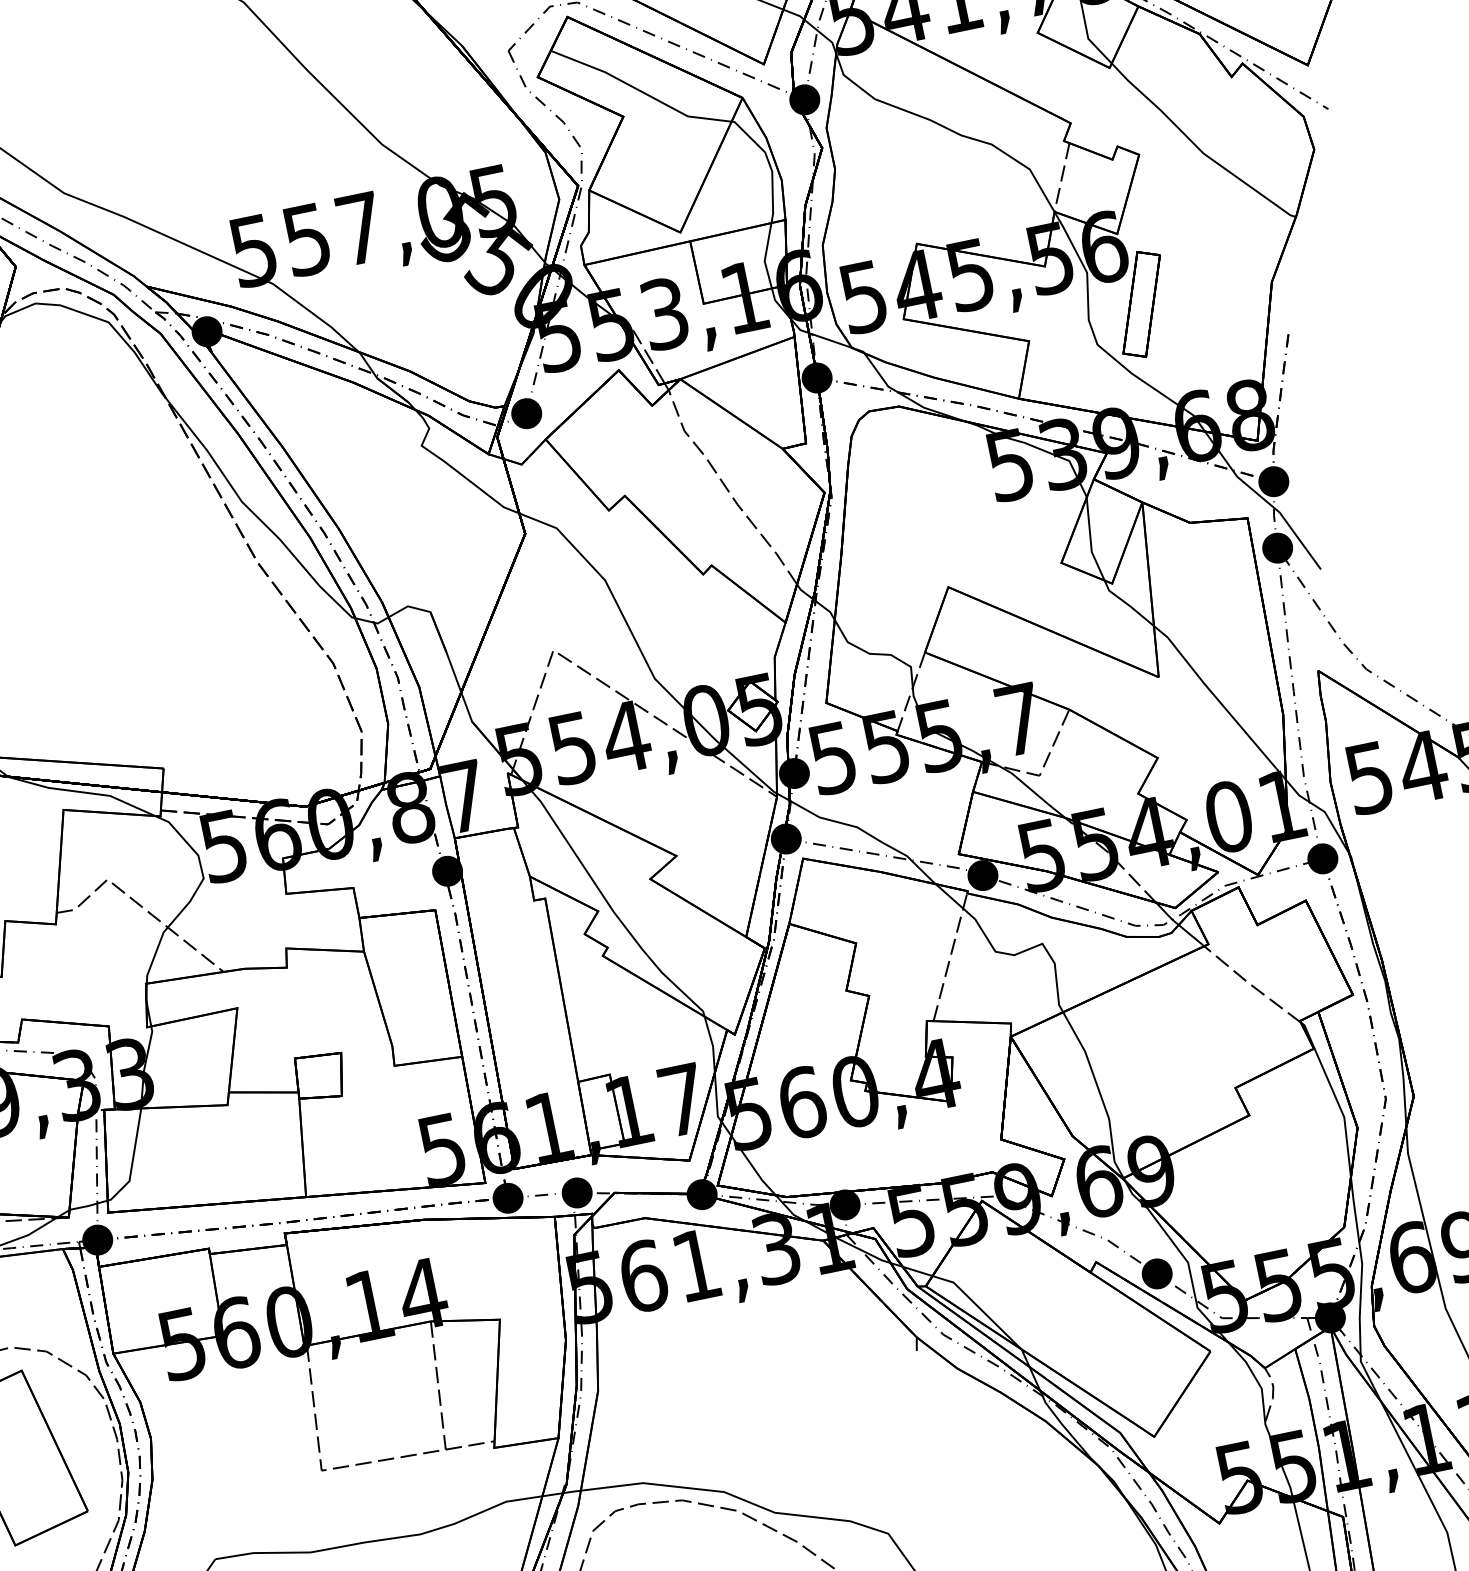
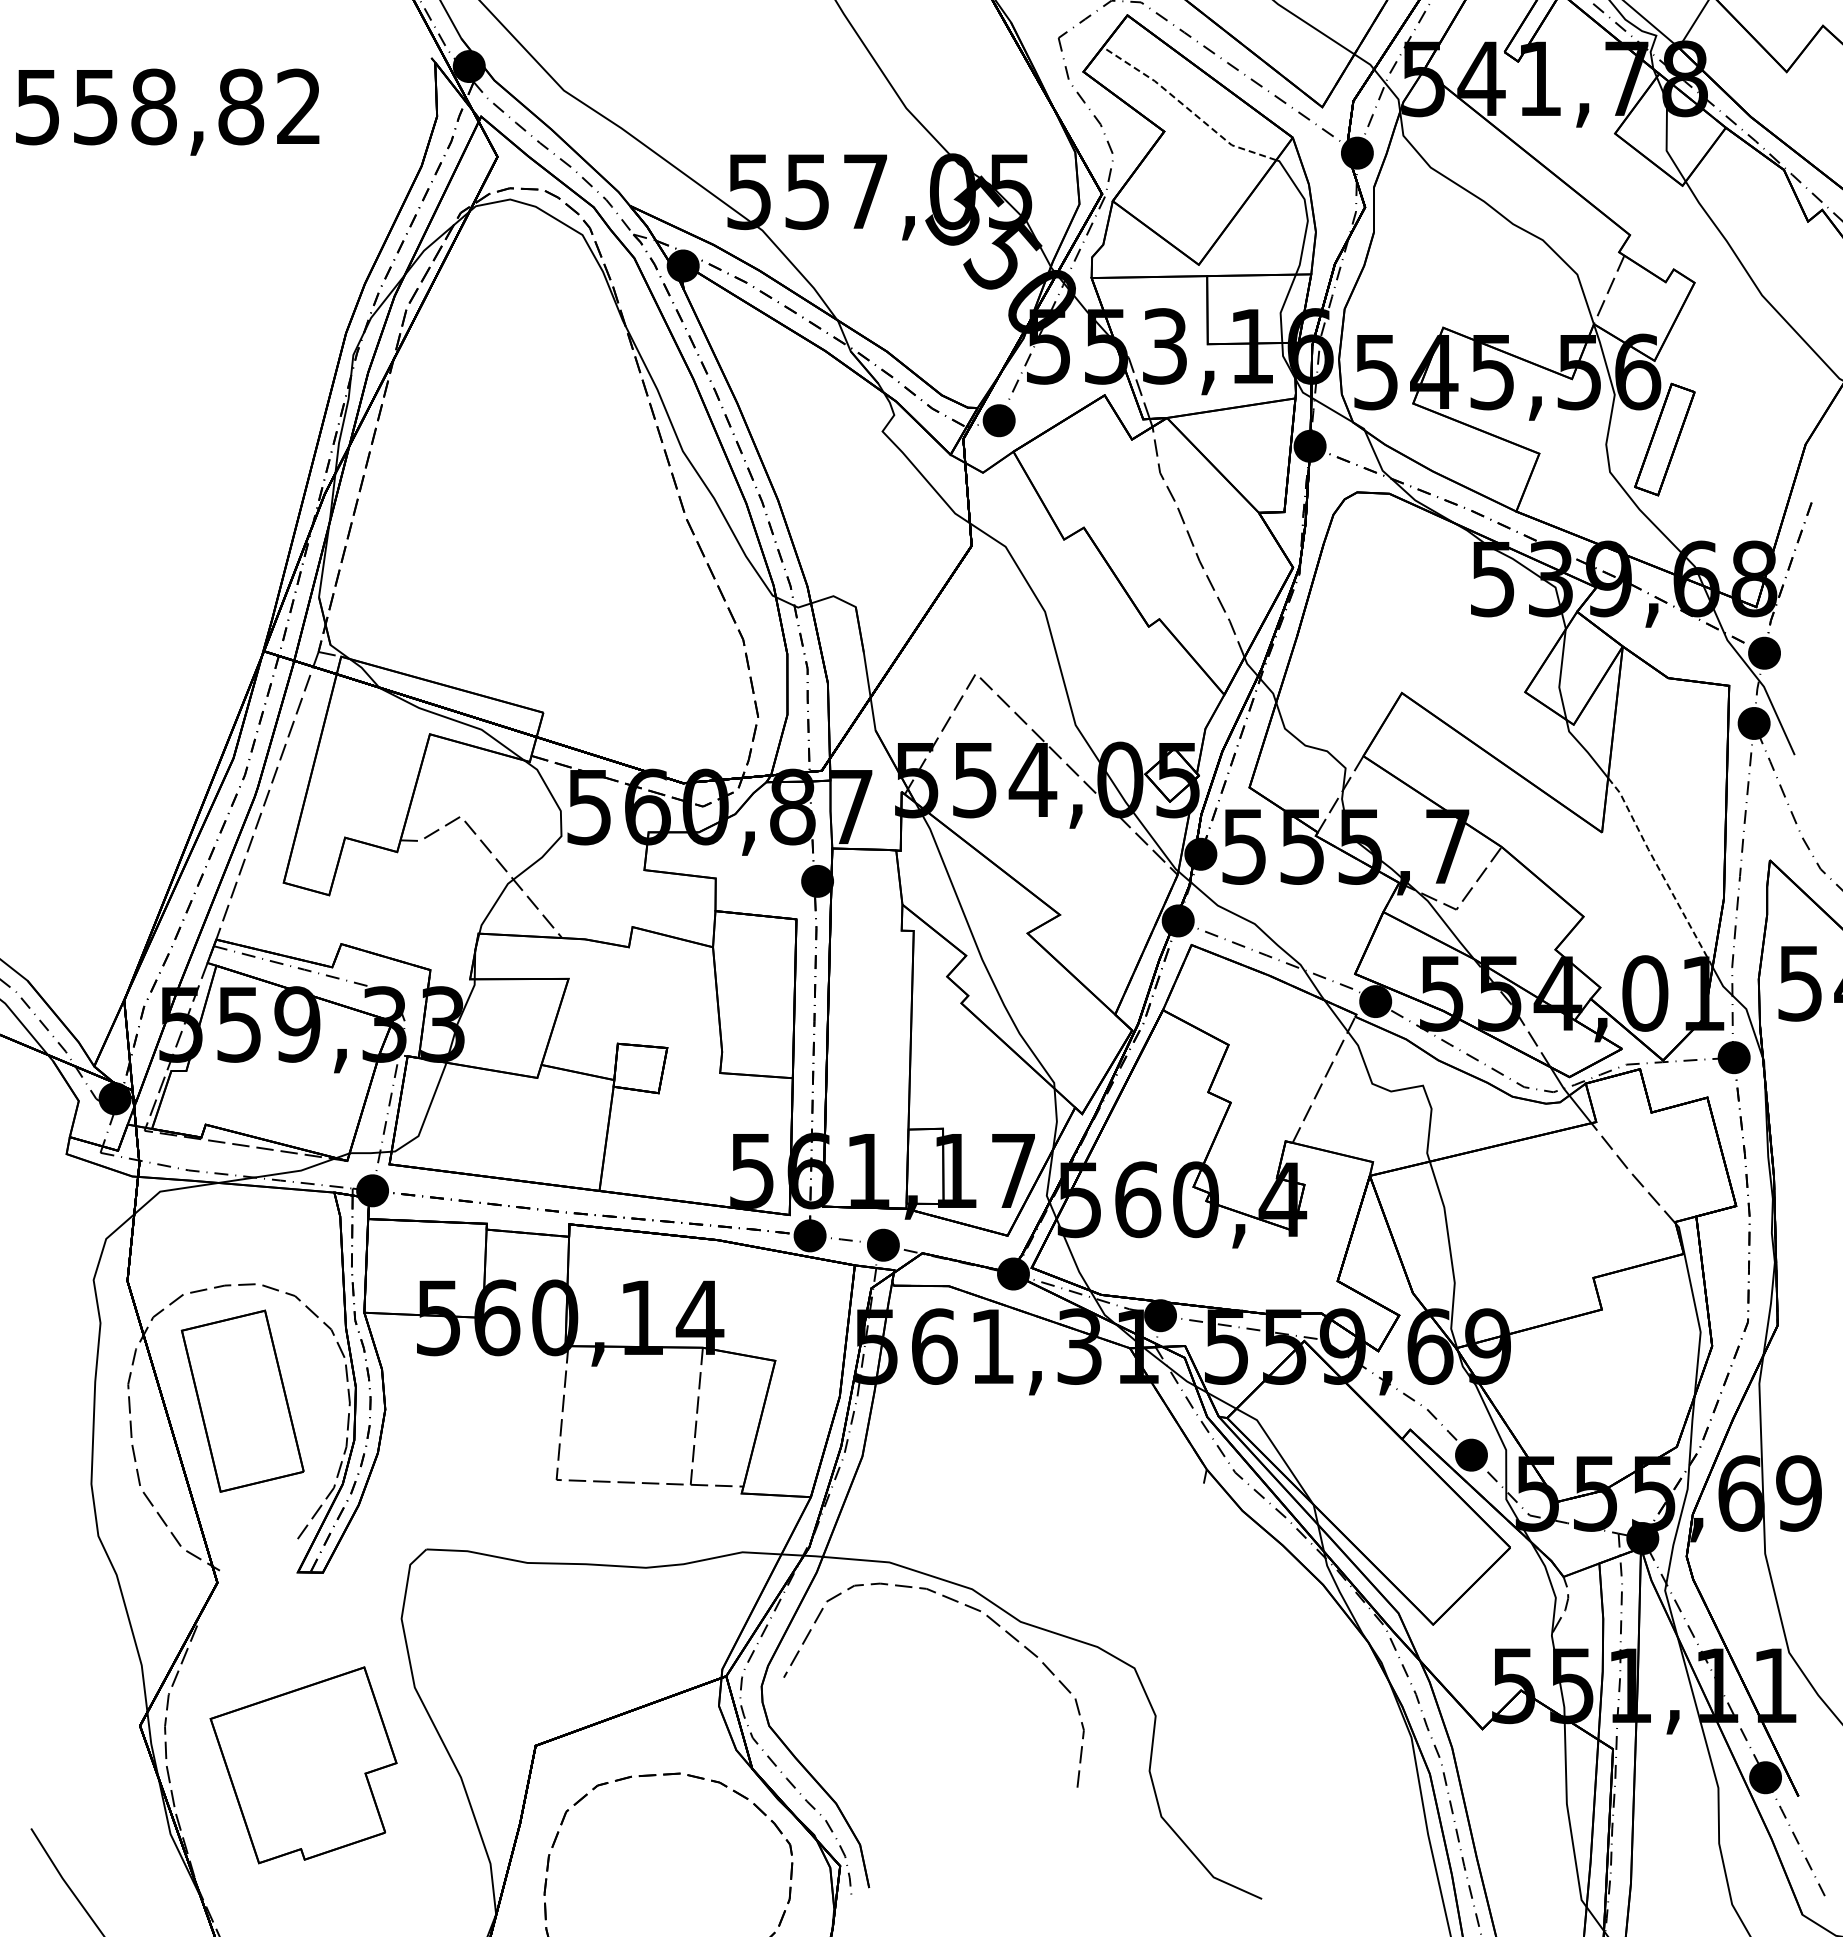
line: (639, 90) -> (1186, 107), solid -> dashed
line: (1219, 701) -> (1660, 871), solid -> dashed

